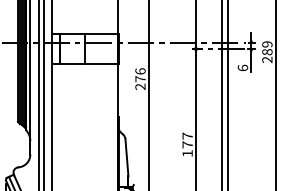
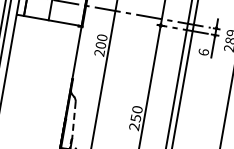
text: (140, 75) -> (101, 41), 276 -> 200
text: (187, 144) -> (135, 117), 177 -> 250
line: (126, 157) -> (73, 120), solid -> dashed

